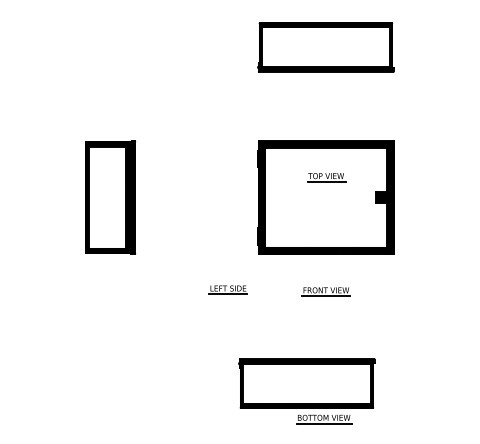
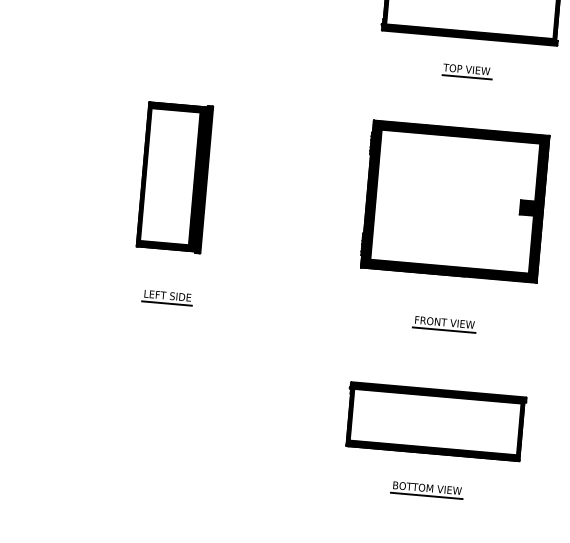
part: (326, 177) -> (467, 71), moved
part: (227, 289) -> (166, 296), moved
part: (306, 383) -> (435, 421), moved

